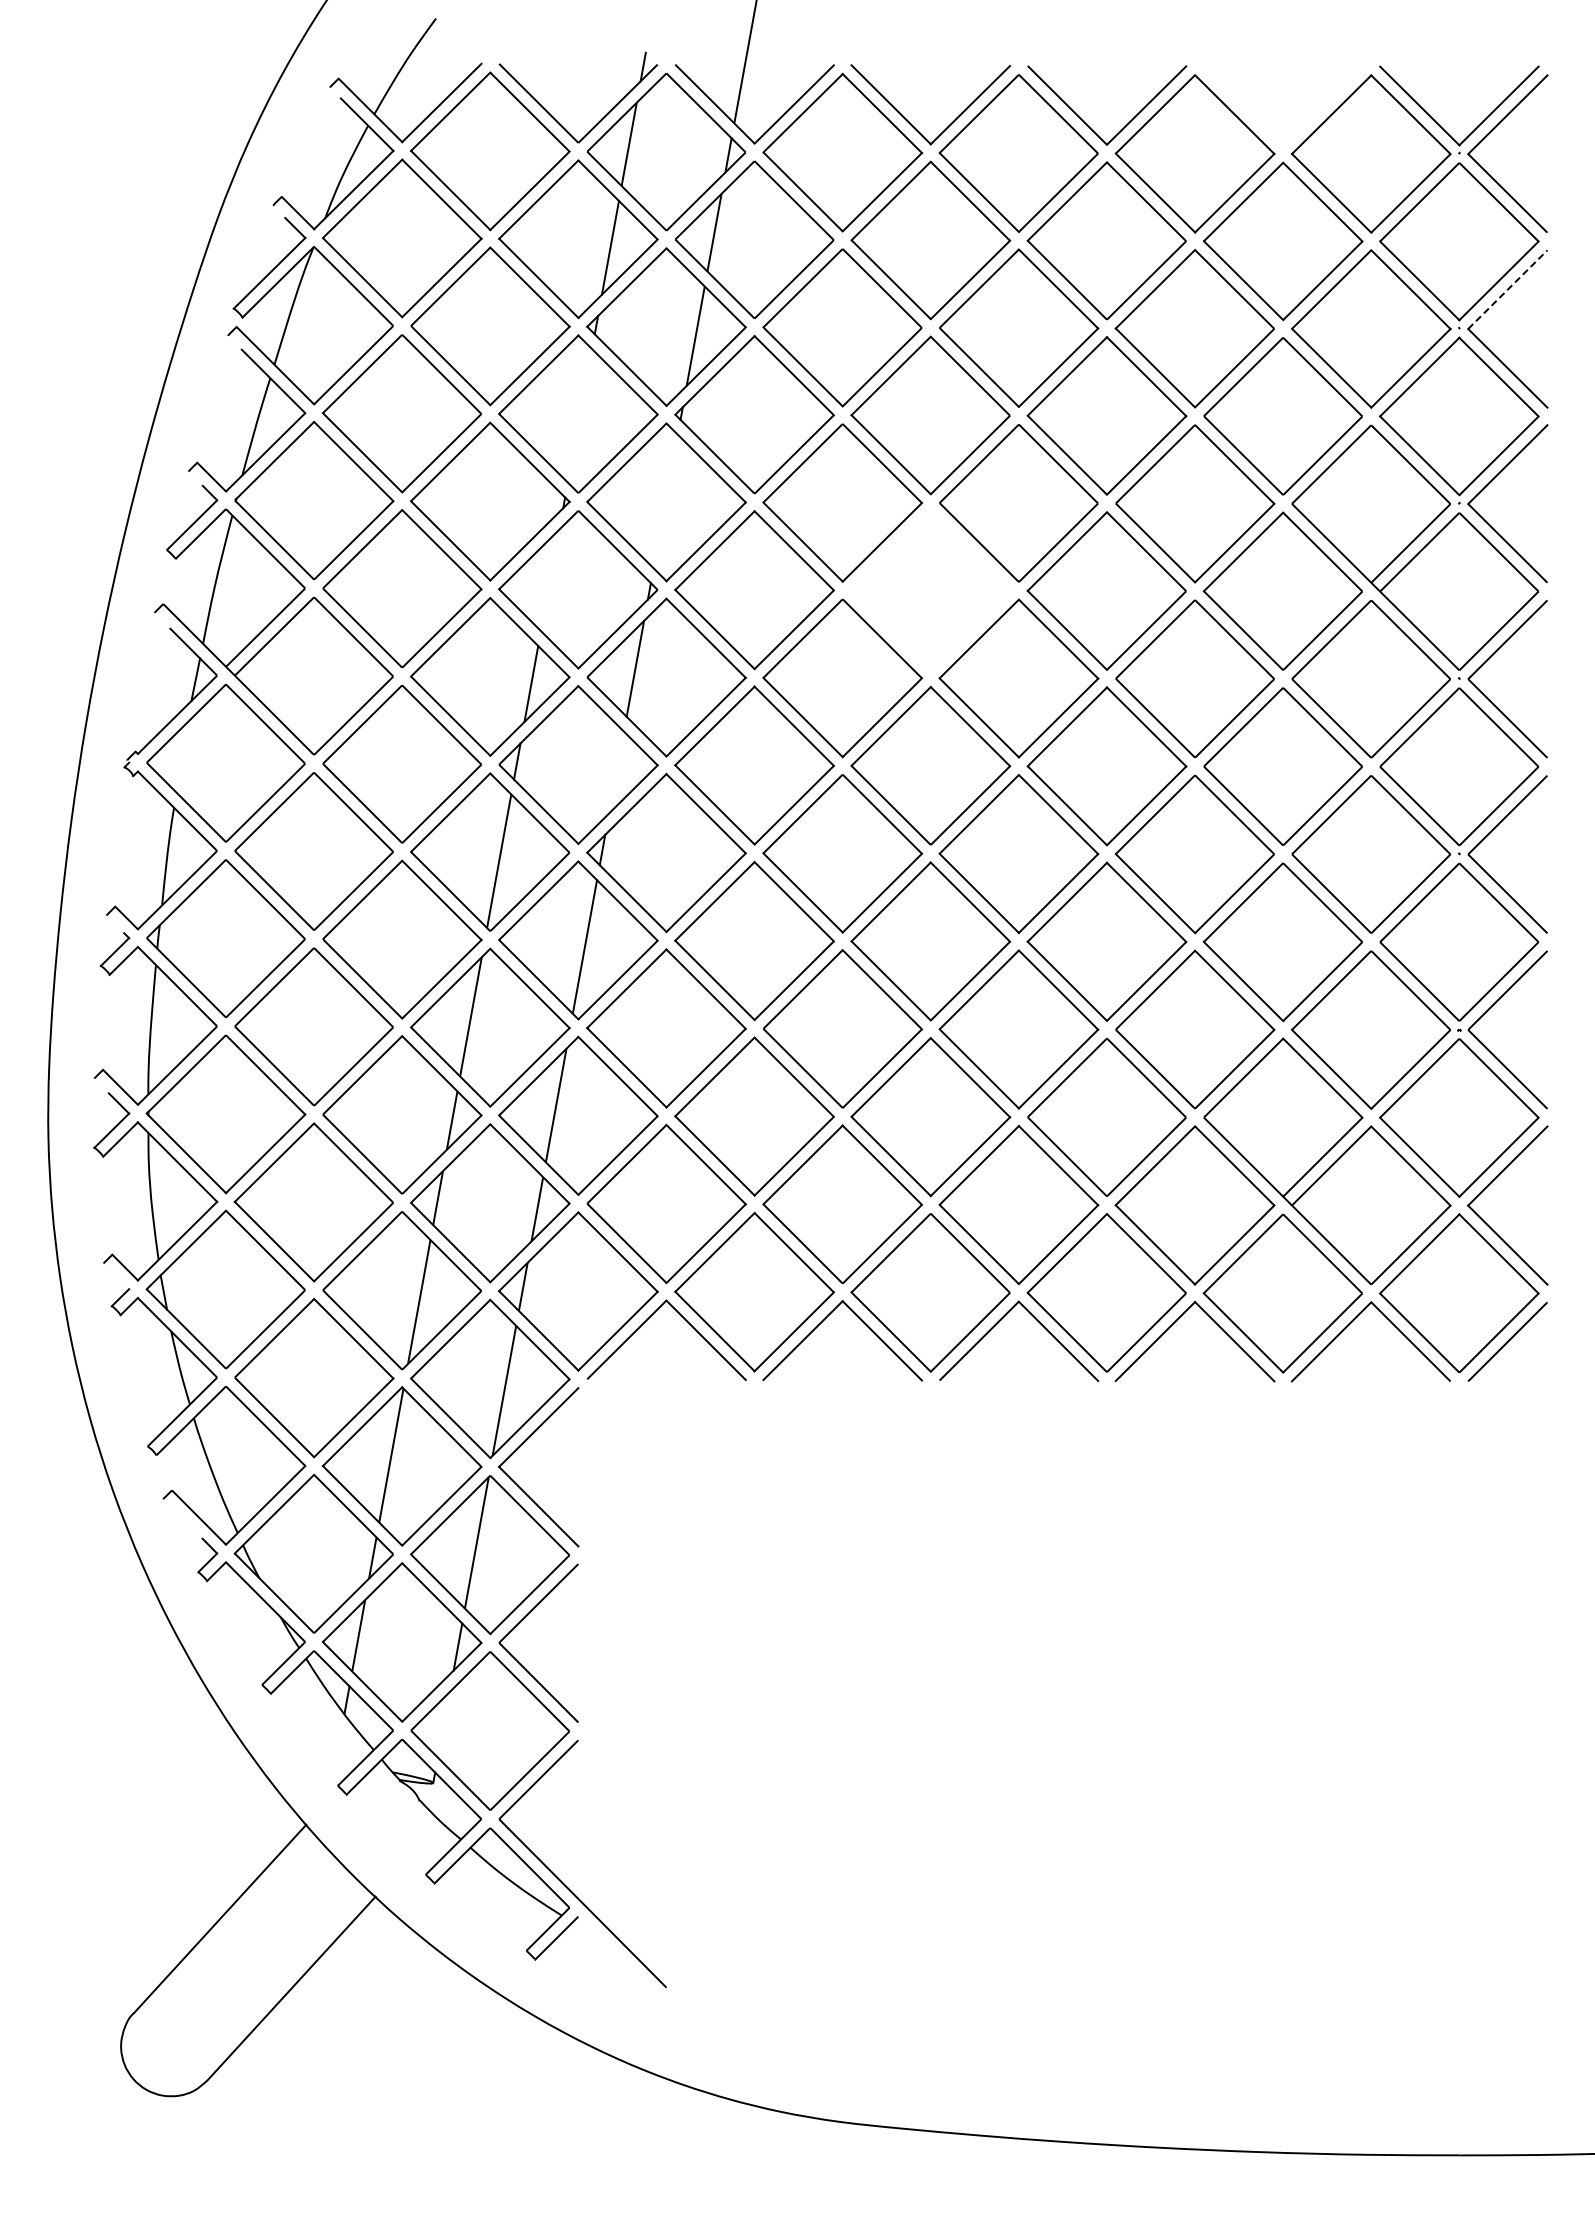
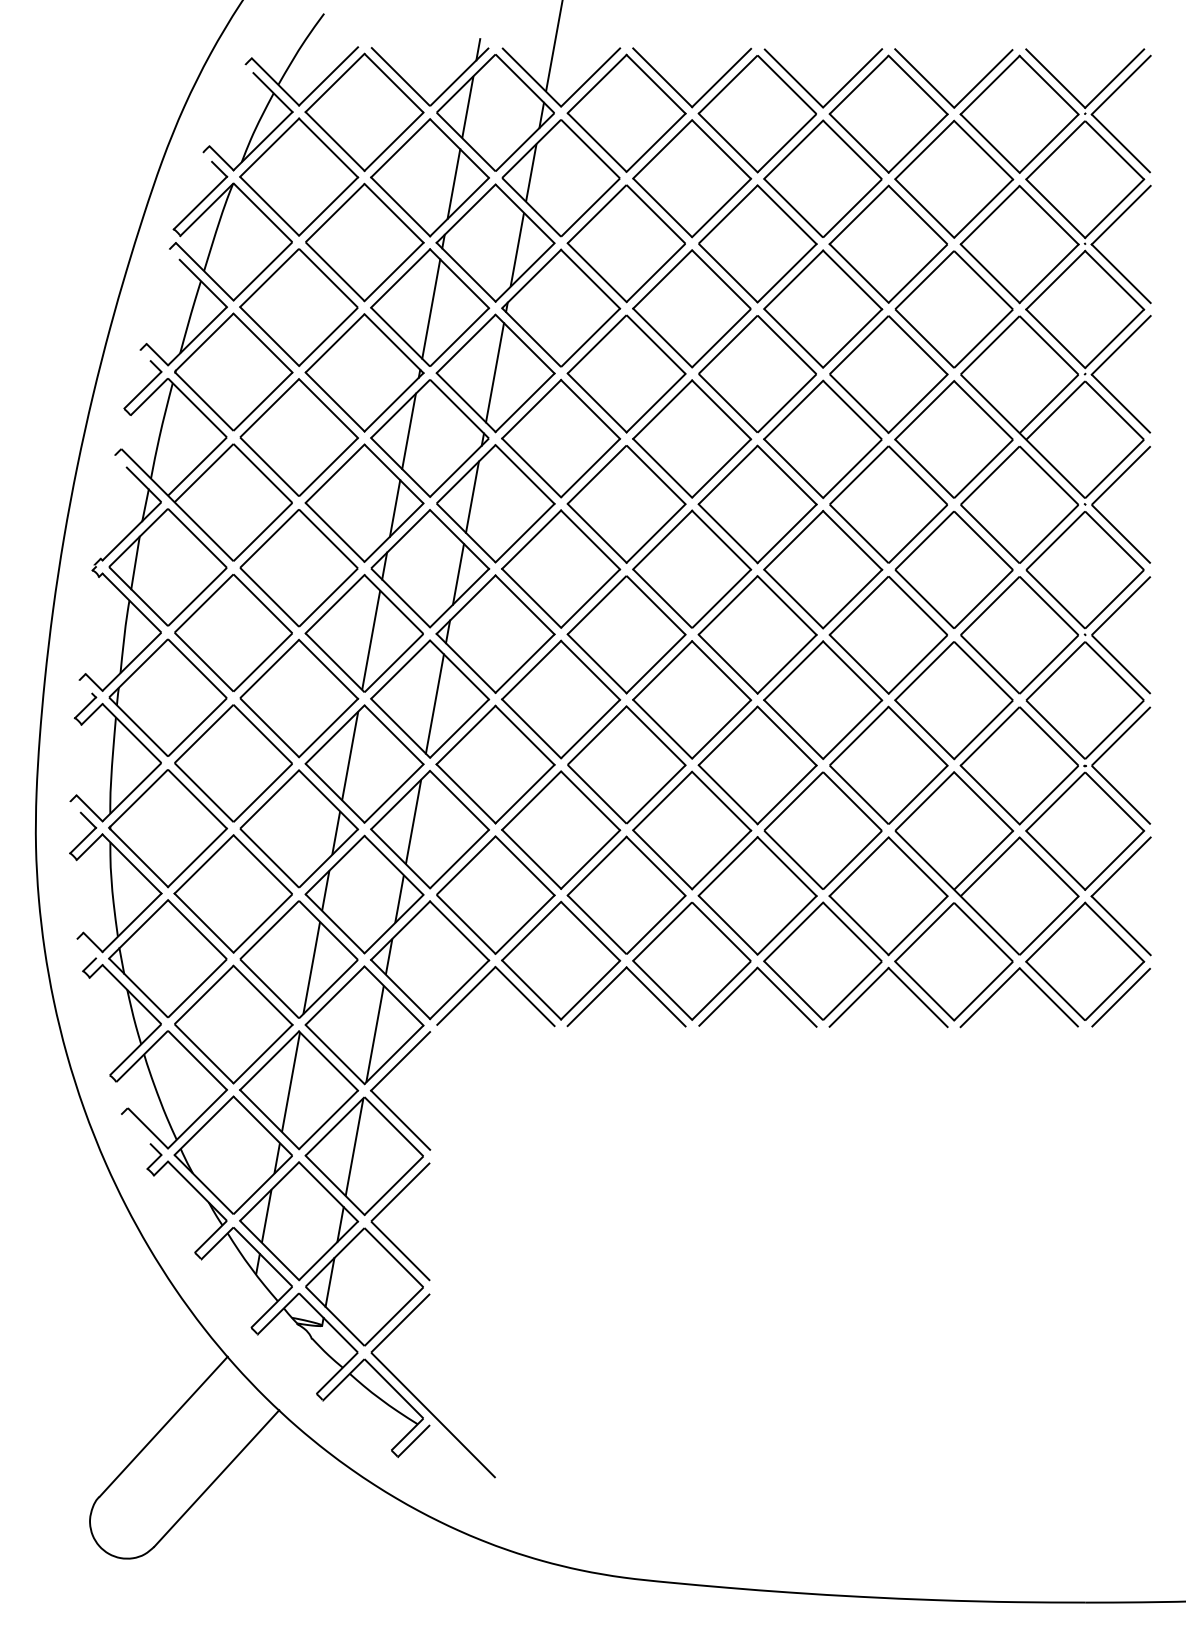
part: (1263, 124) -> (939, 92), added
line: (1507, 289) -> (1120, 215), dashed -> solid
line: (579, 415) -> (430, 308), added
line: (665, 501) -> (494, 372), added
line: (549, 580) -> (408, 431), added
part: (930, 590) -> (691, 438), added
line: (181, 757) -> (134, 563), added
line: (616, 772) -> (458, 574), added
line: (443, 1724) -> (329, 1282), added

